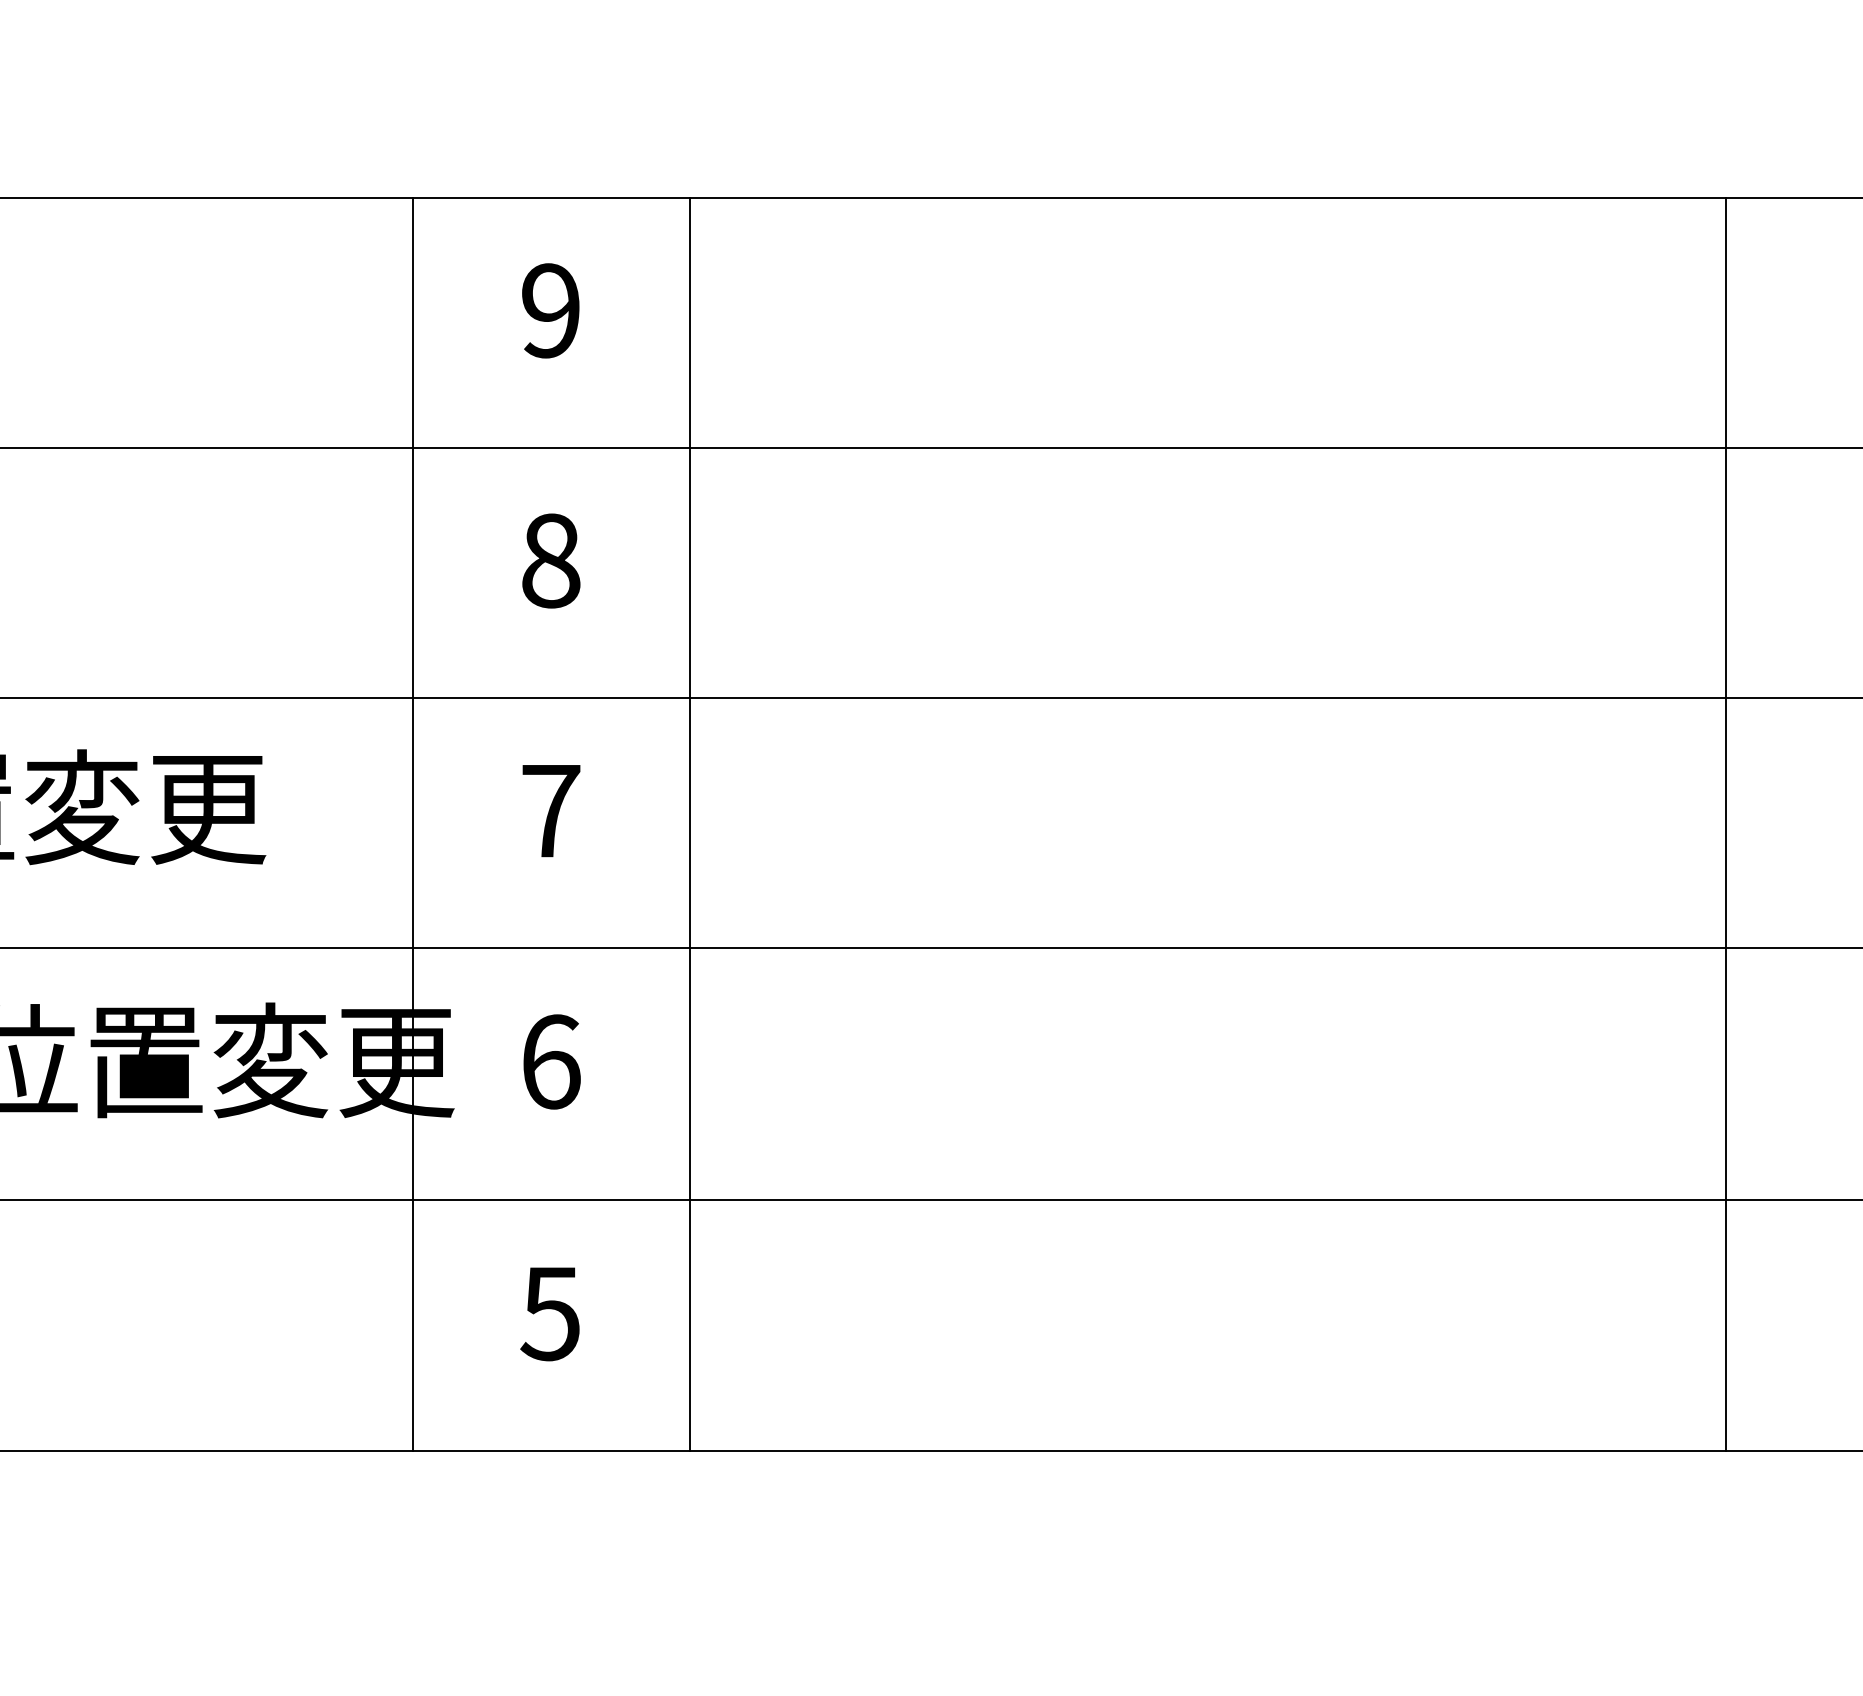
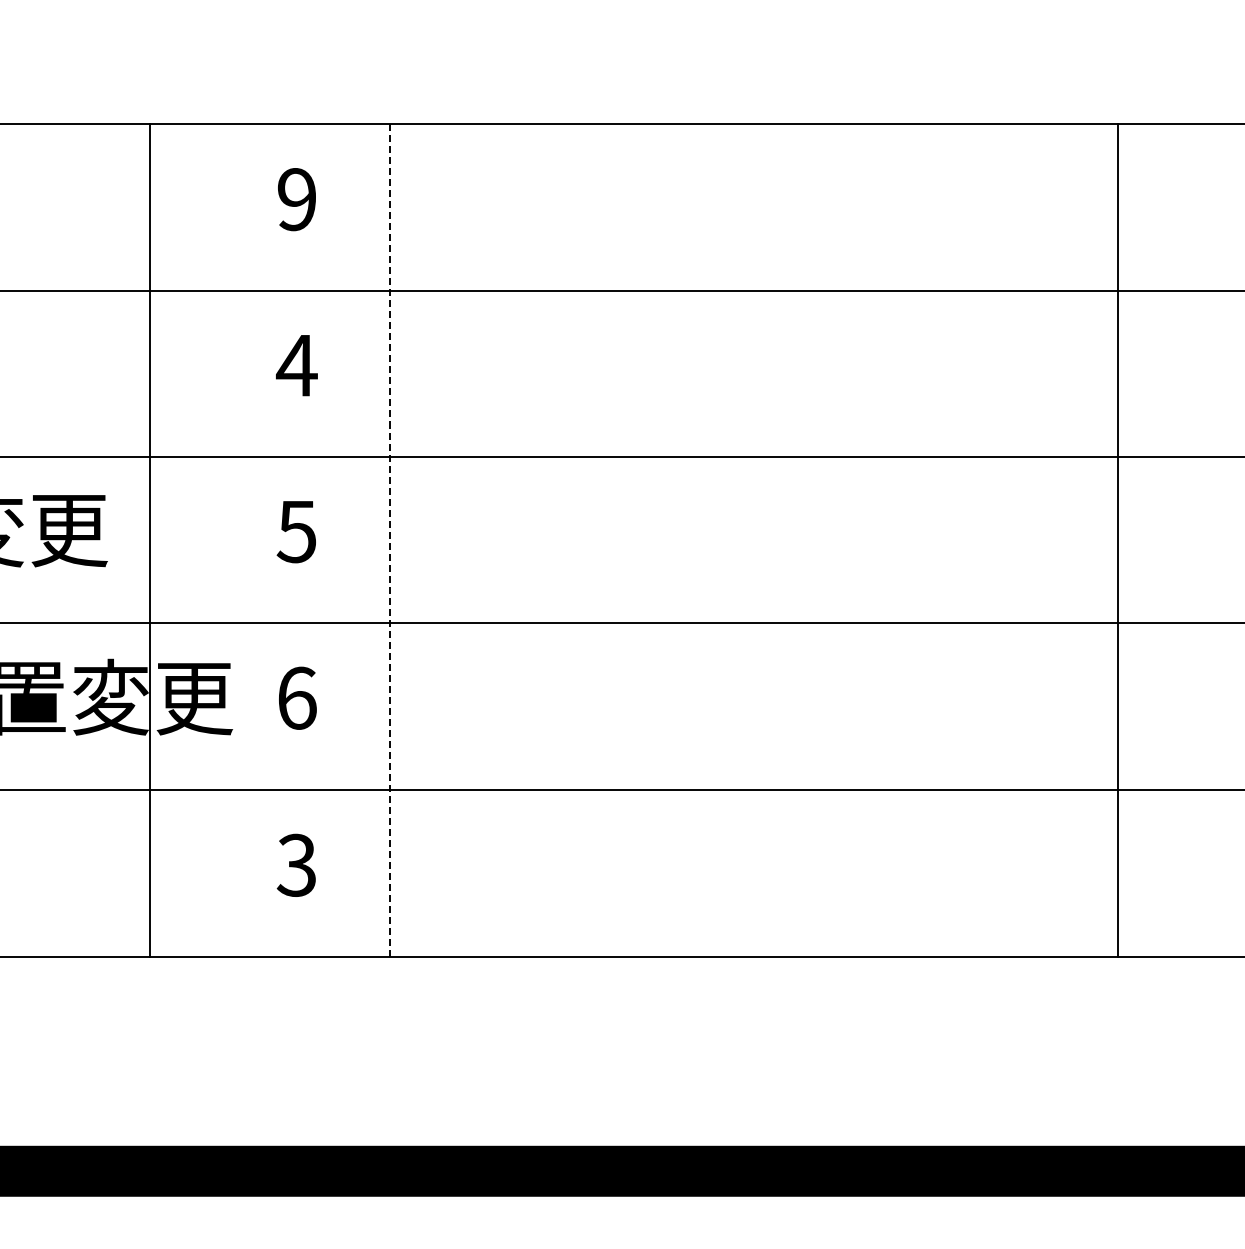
text: (550, 560) -> (296, 365), 8 -> 4
text: (550, 812) -> (296, 532), 7 -> 5
line: (413, 824) -> (150, 540), moved
line: (1724, 824) -> (1117, 540), moved
line: (690, 825) -> (389, 541), solid -> dashed
text: (548, 1312) -> (295, 864), 5 -> 3

